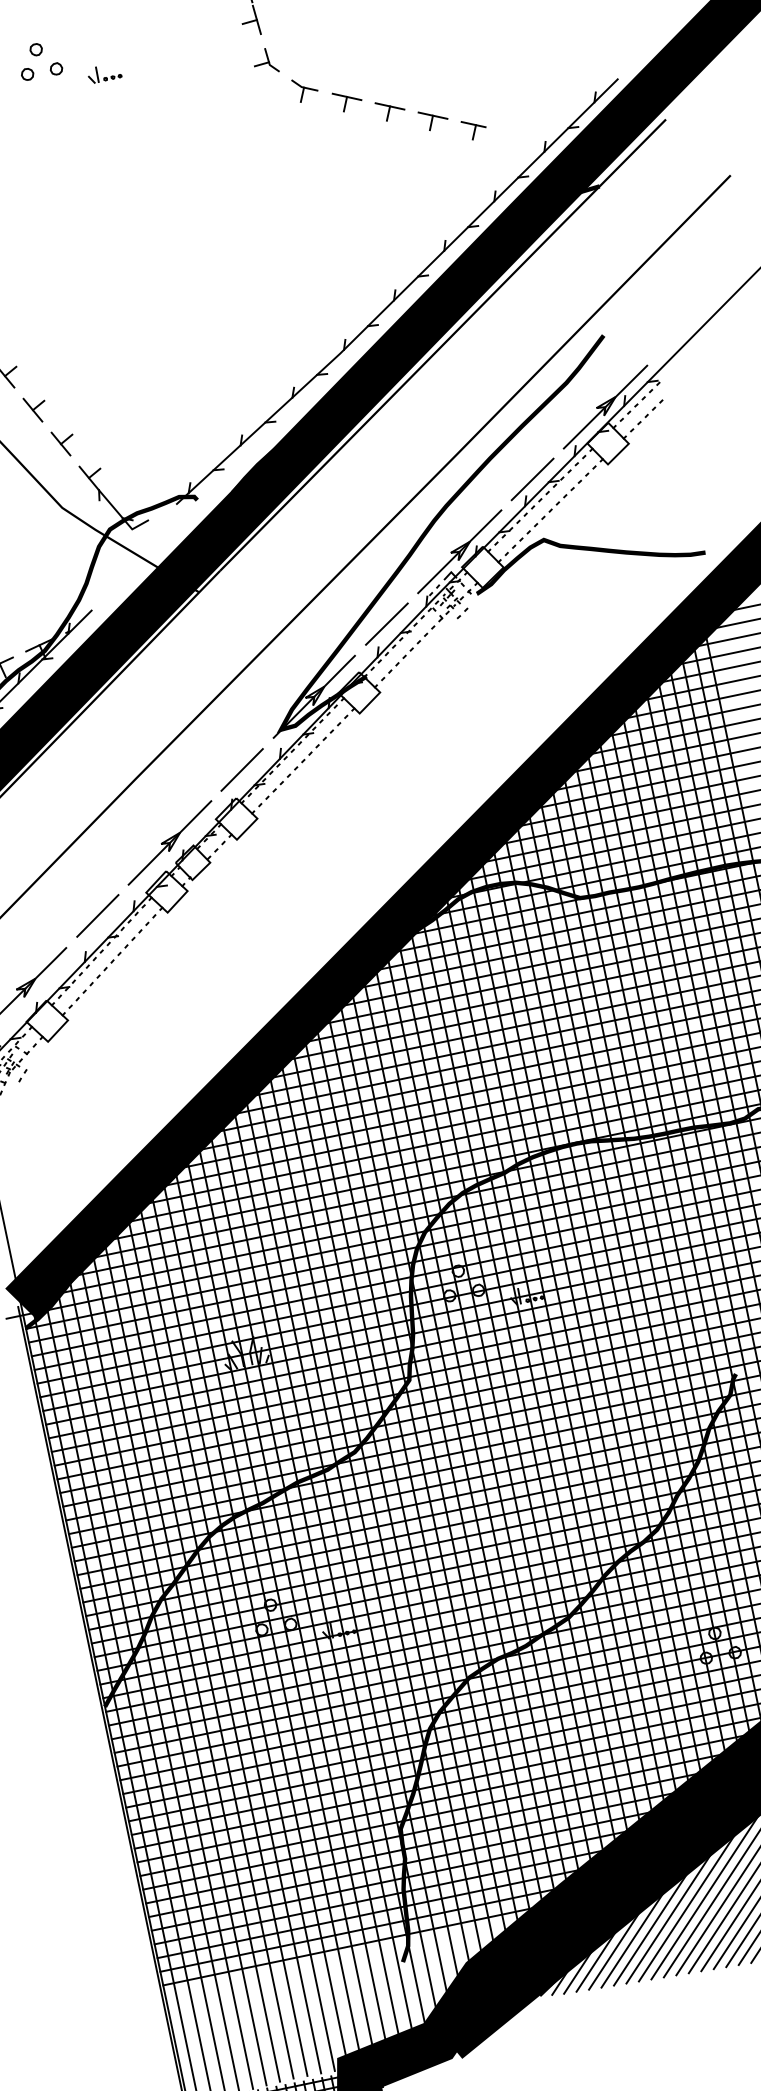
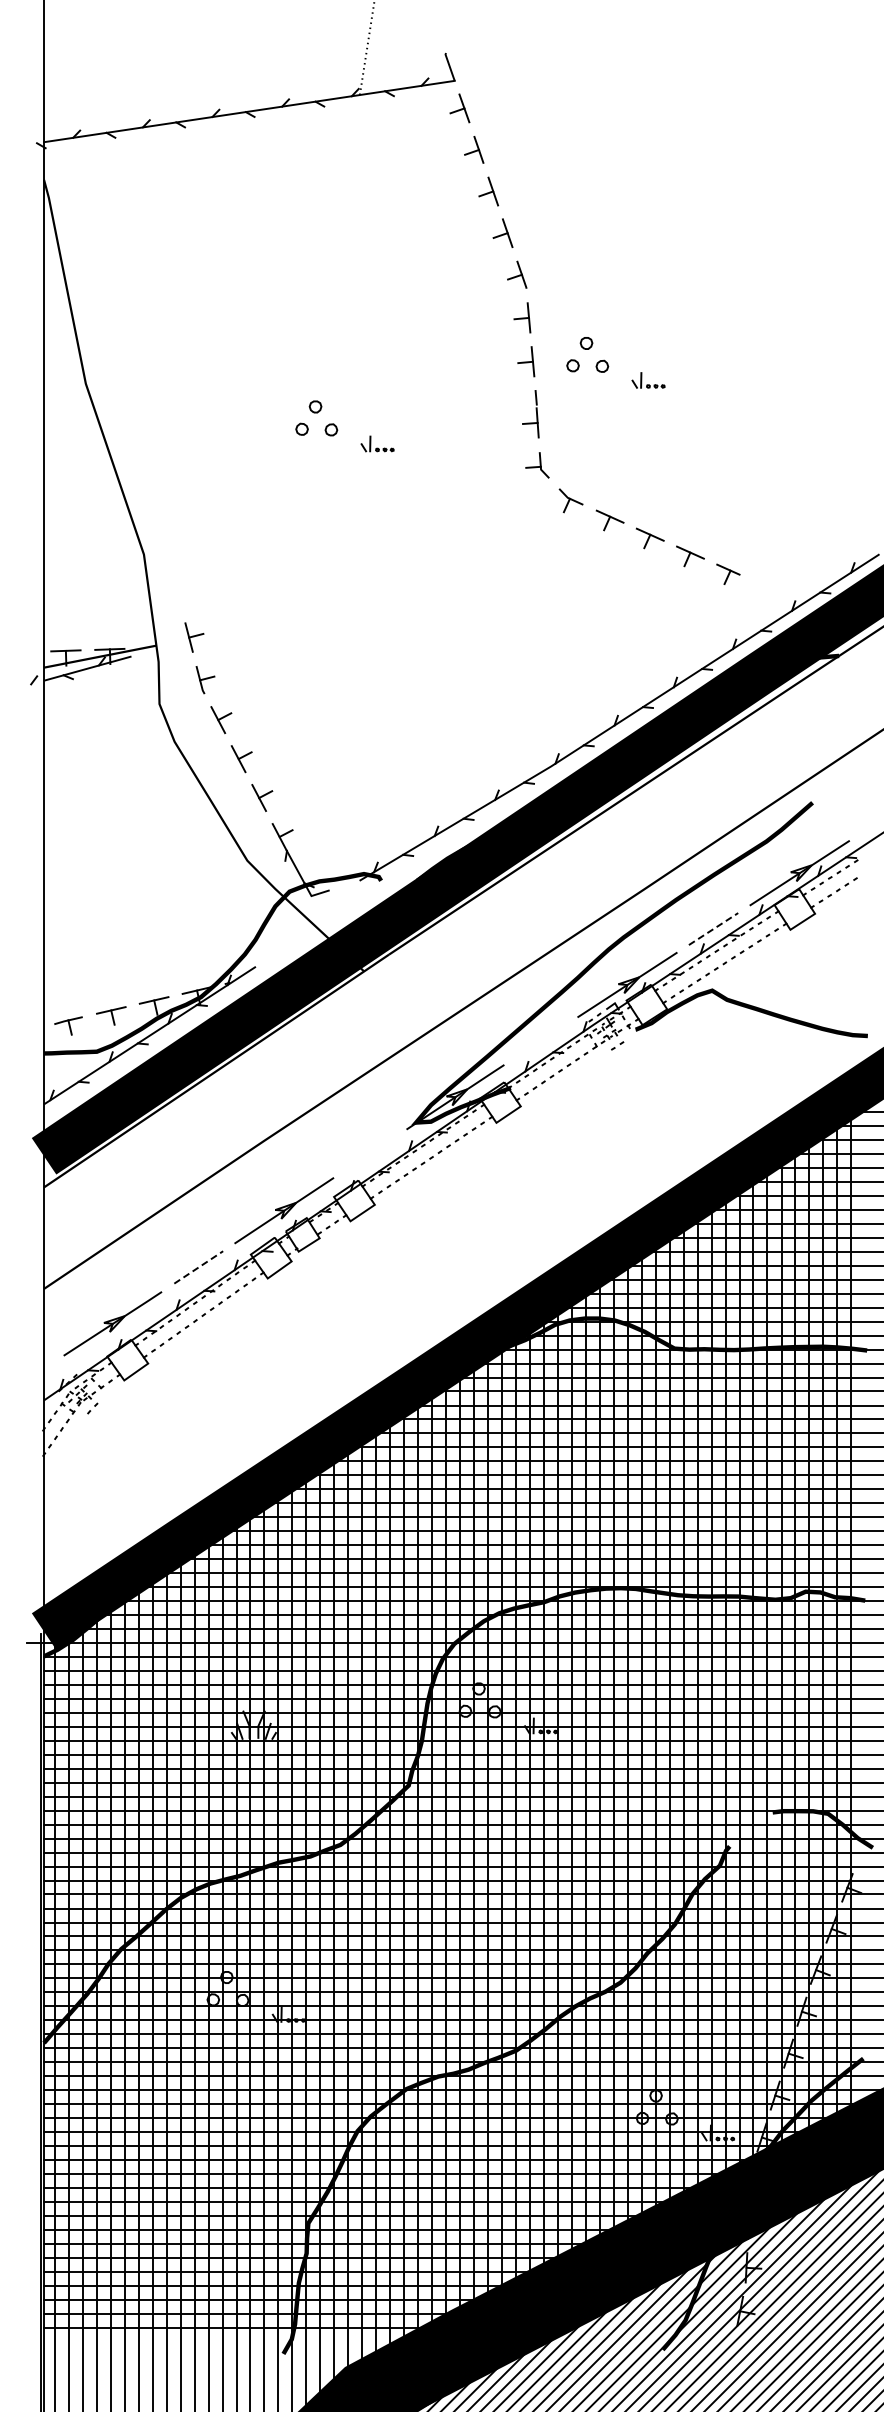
line: (532, 478) -> (713, 928), solid -> dashed
line: (386, 623) -> (541, 1040), removed
line: (241, 769) -> (369, 1153), removed
line: (98, 915) -> (199, 1267), solid -> dashed

